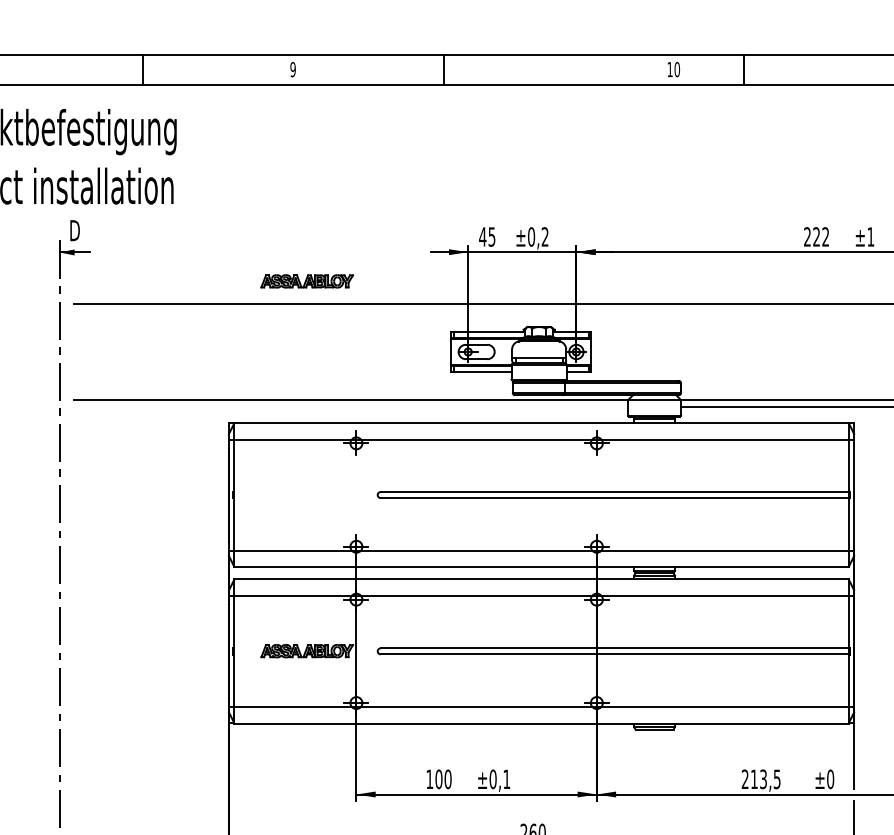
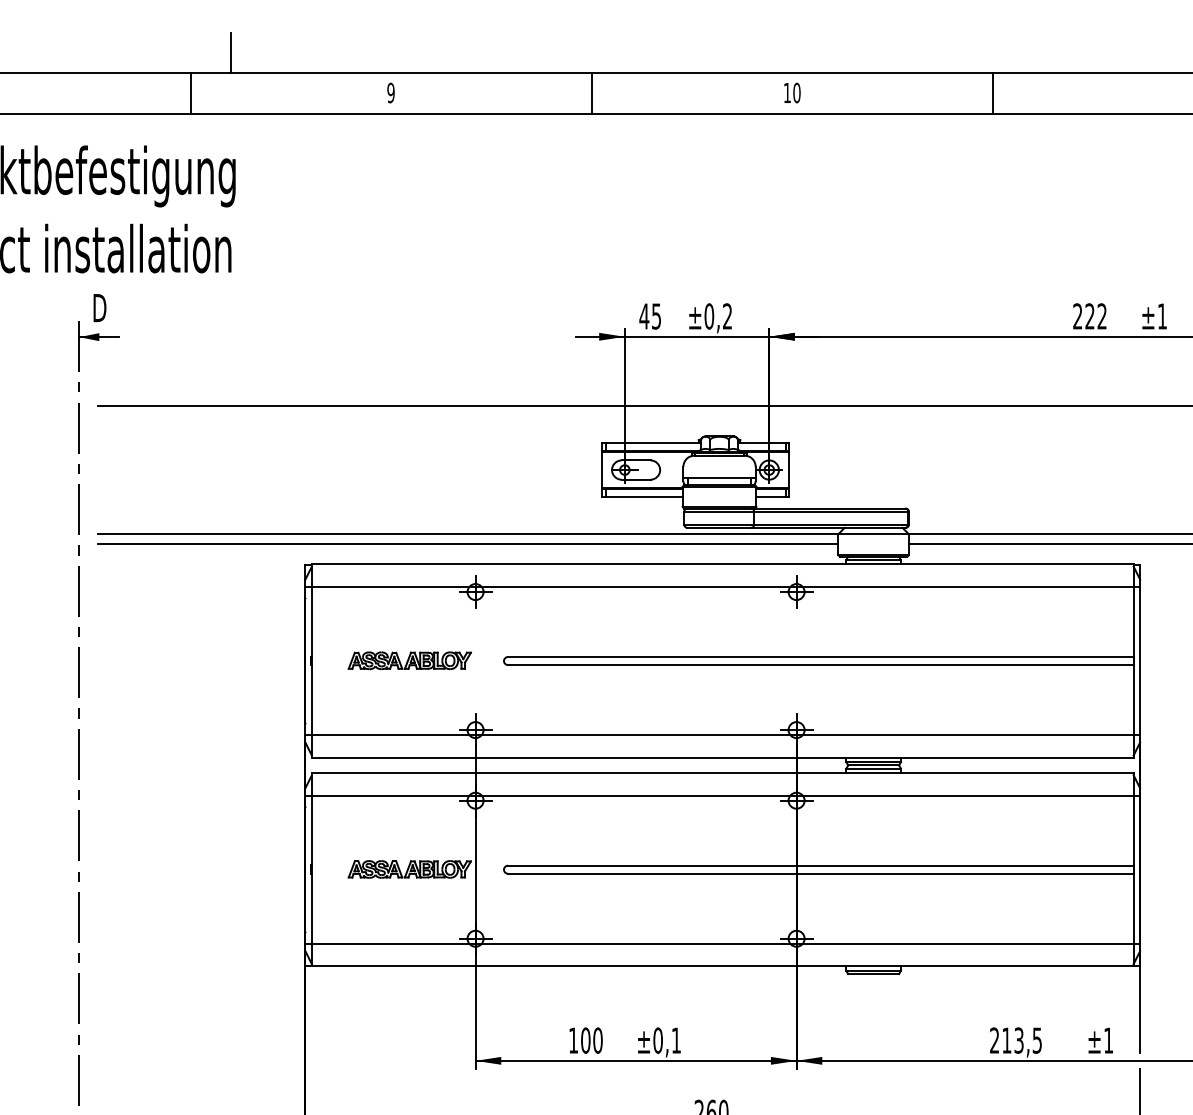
line: (172, 40) -> (230, 53), added
text: (673, 69) -> (792, 92), moved
part: (306, 281) -> (409, 660), moved
line: (351, 407) -> (468, 543), added
text: (830, 779) -> (1108, 1040), ±0 -> ±1

